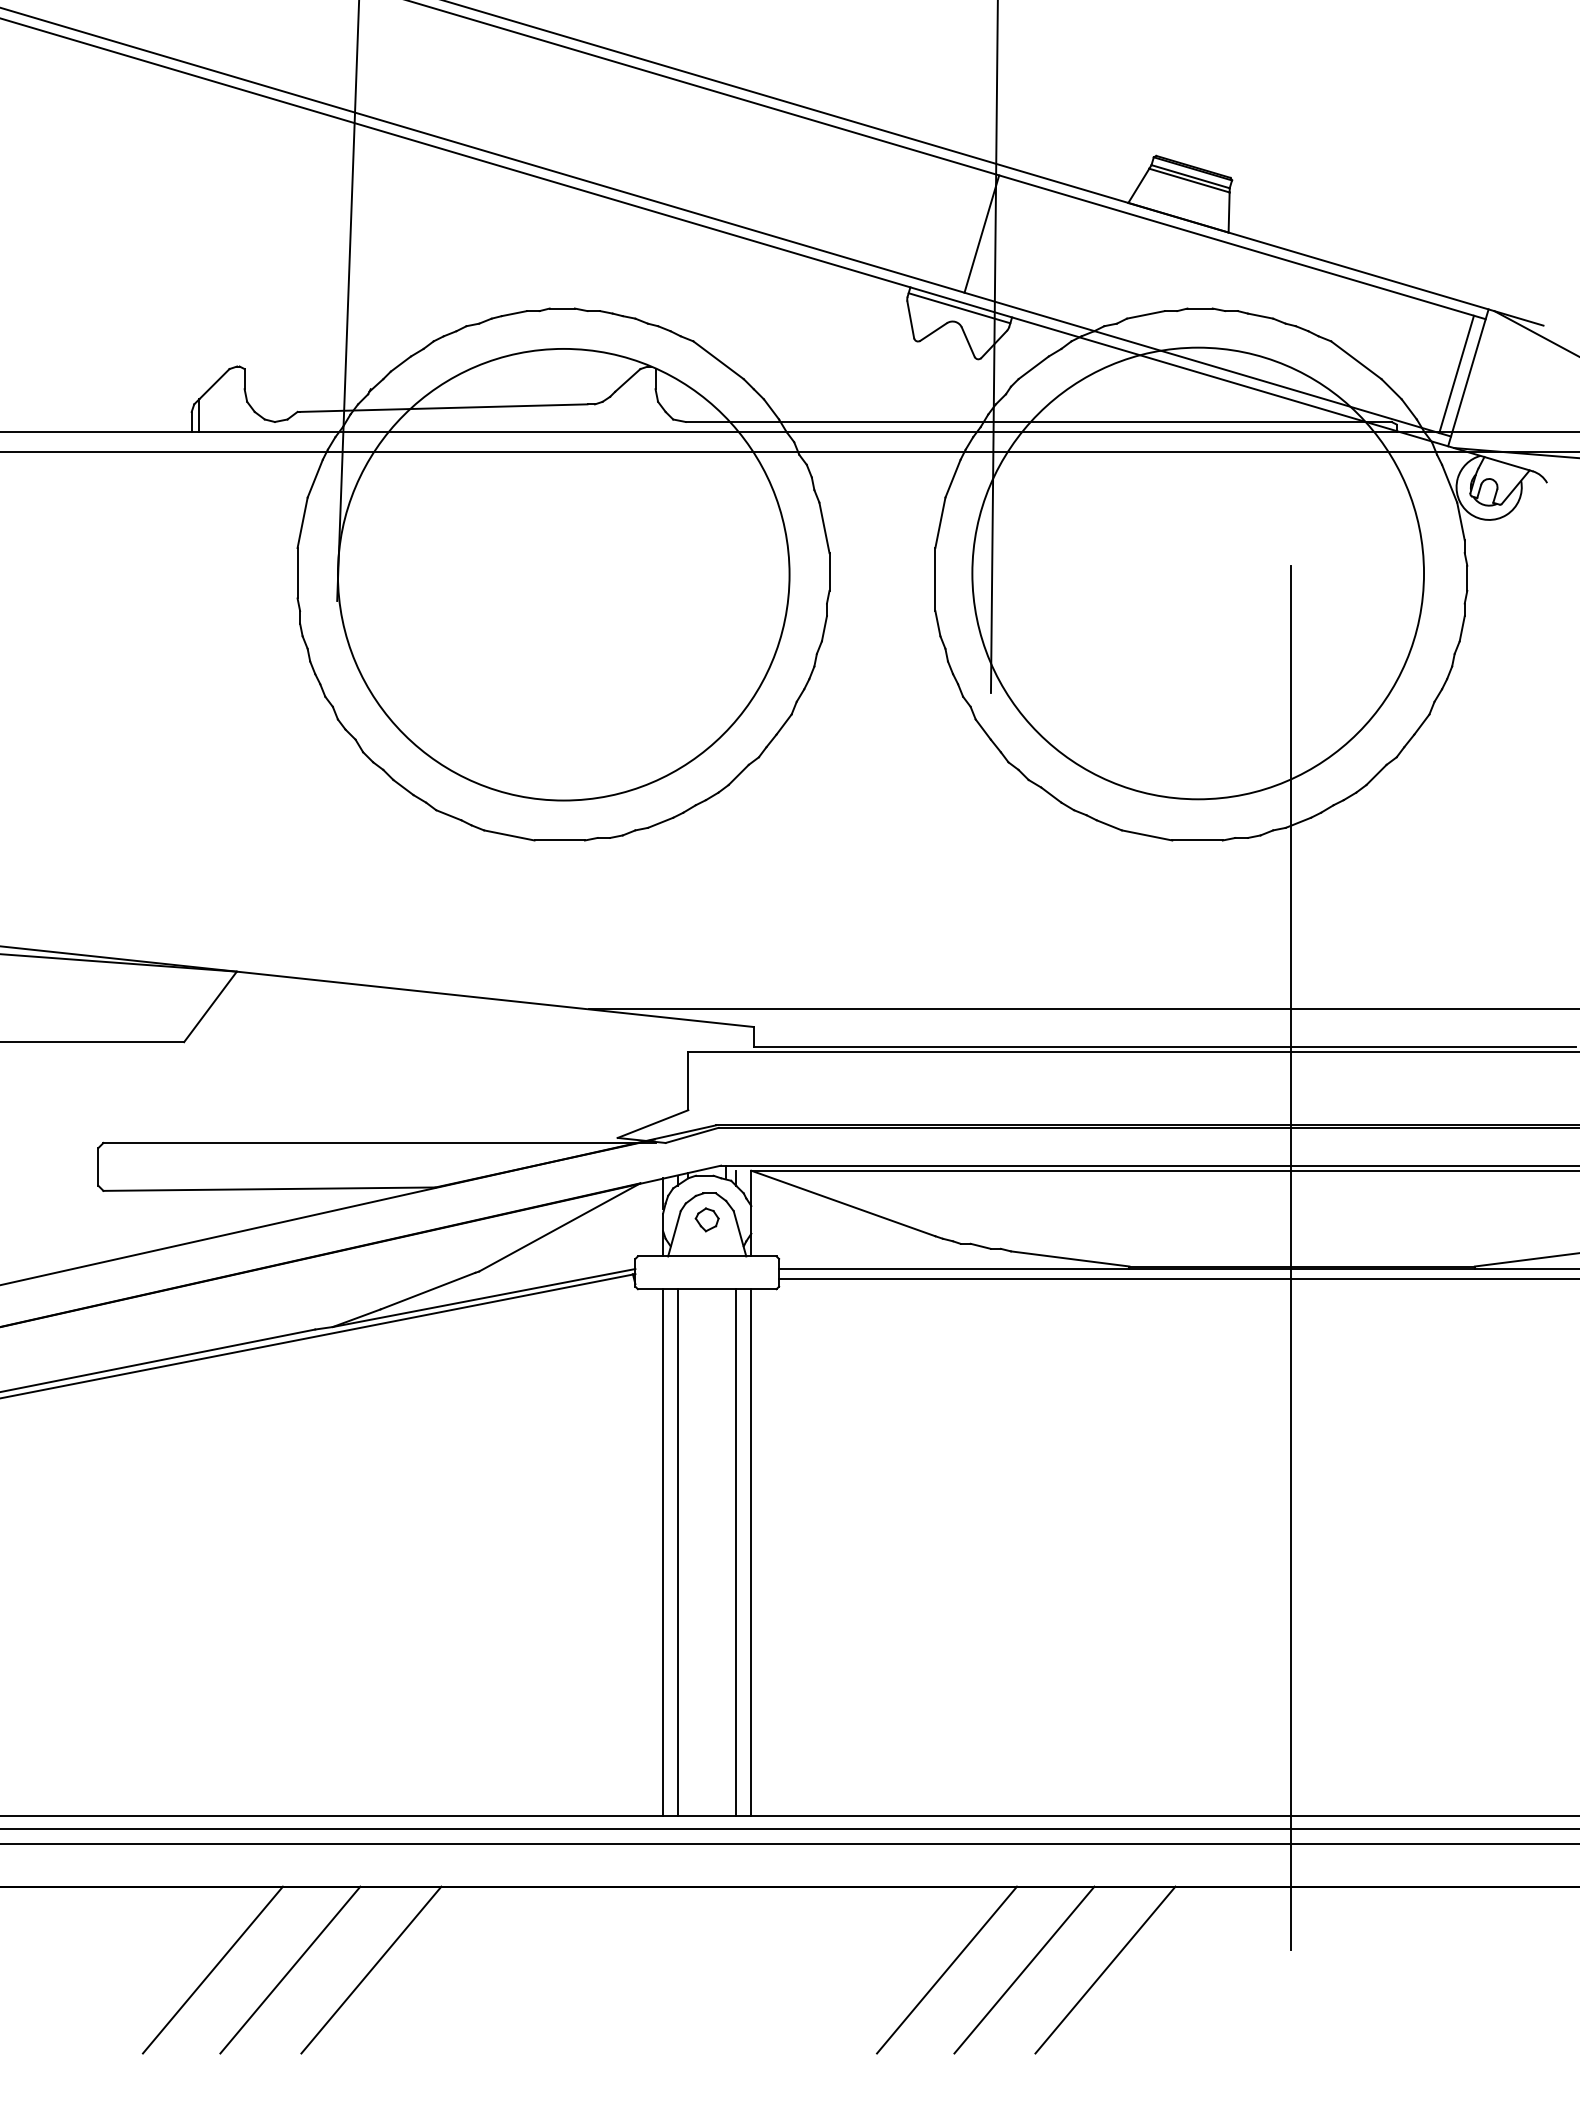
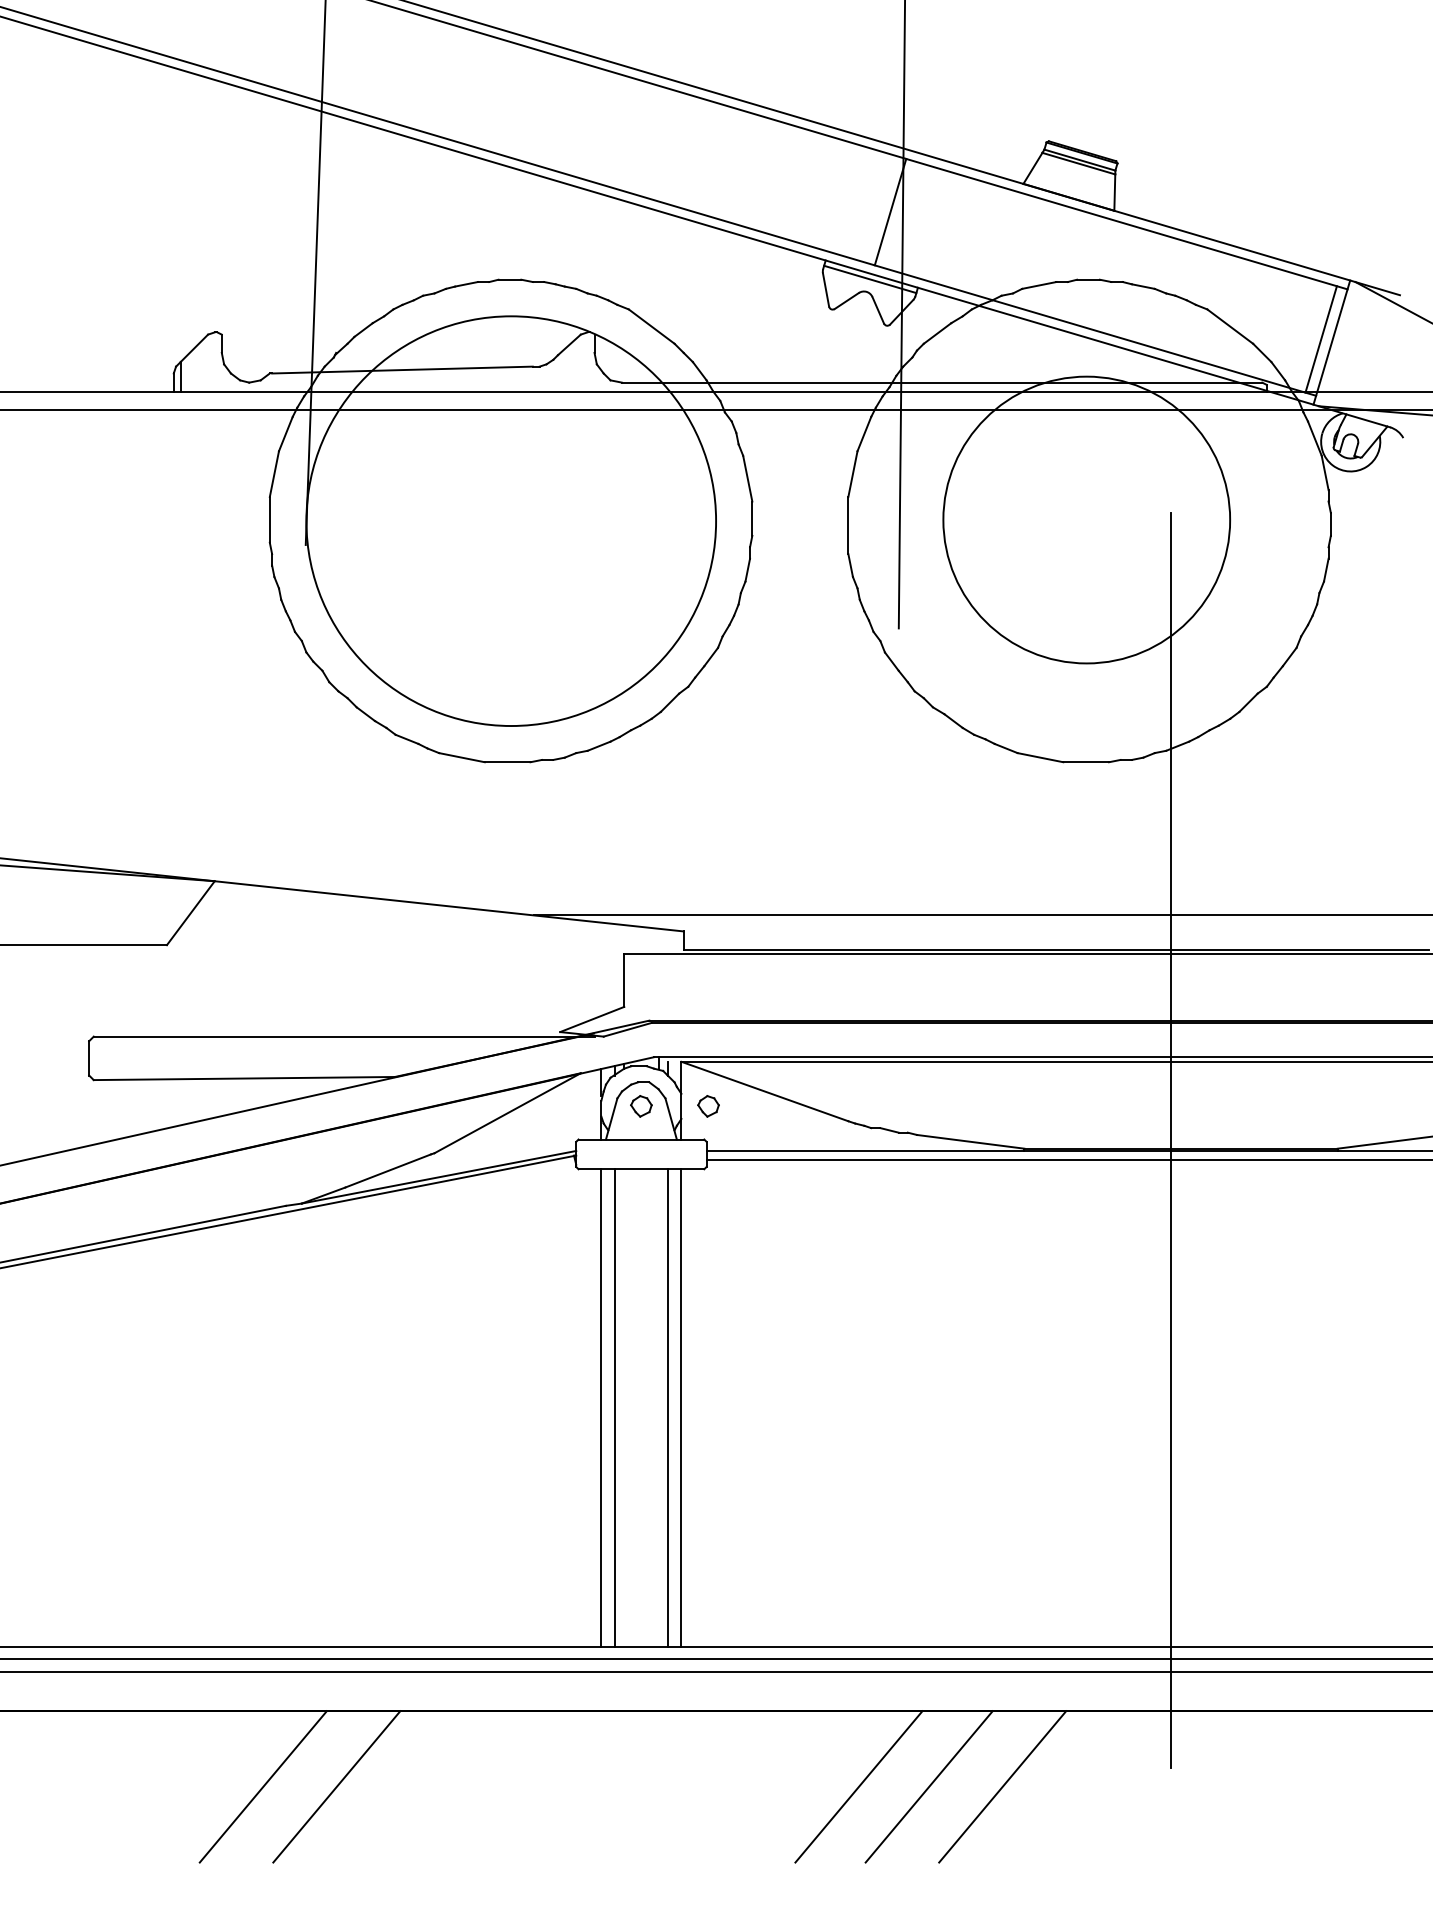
circle: (1198, 573) -> (1087, 520), size x0.7
part: (780, 1219) -> (707, 1106), added
line: (212, 1969) -> (192, 1786), removed

